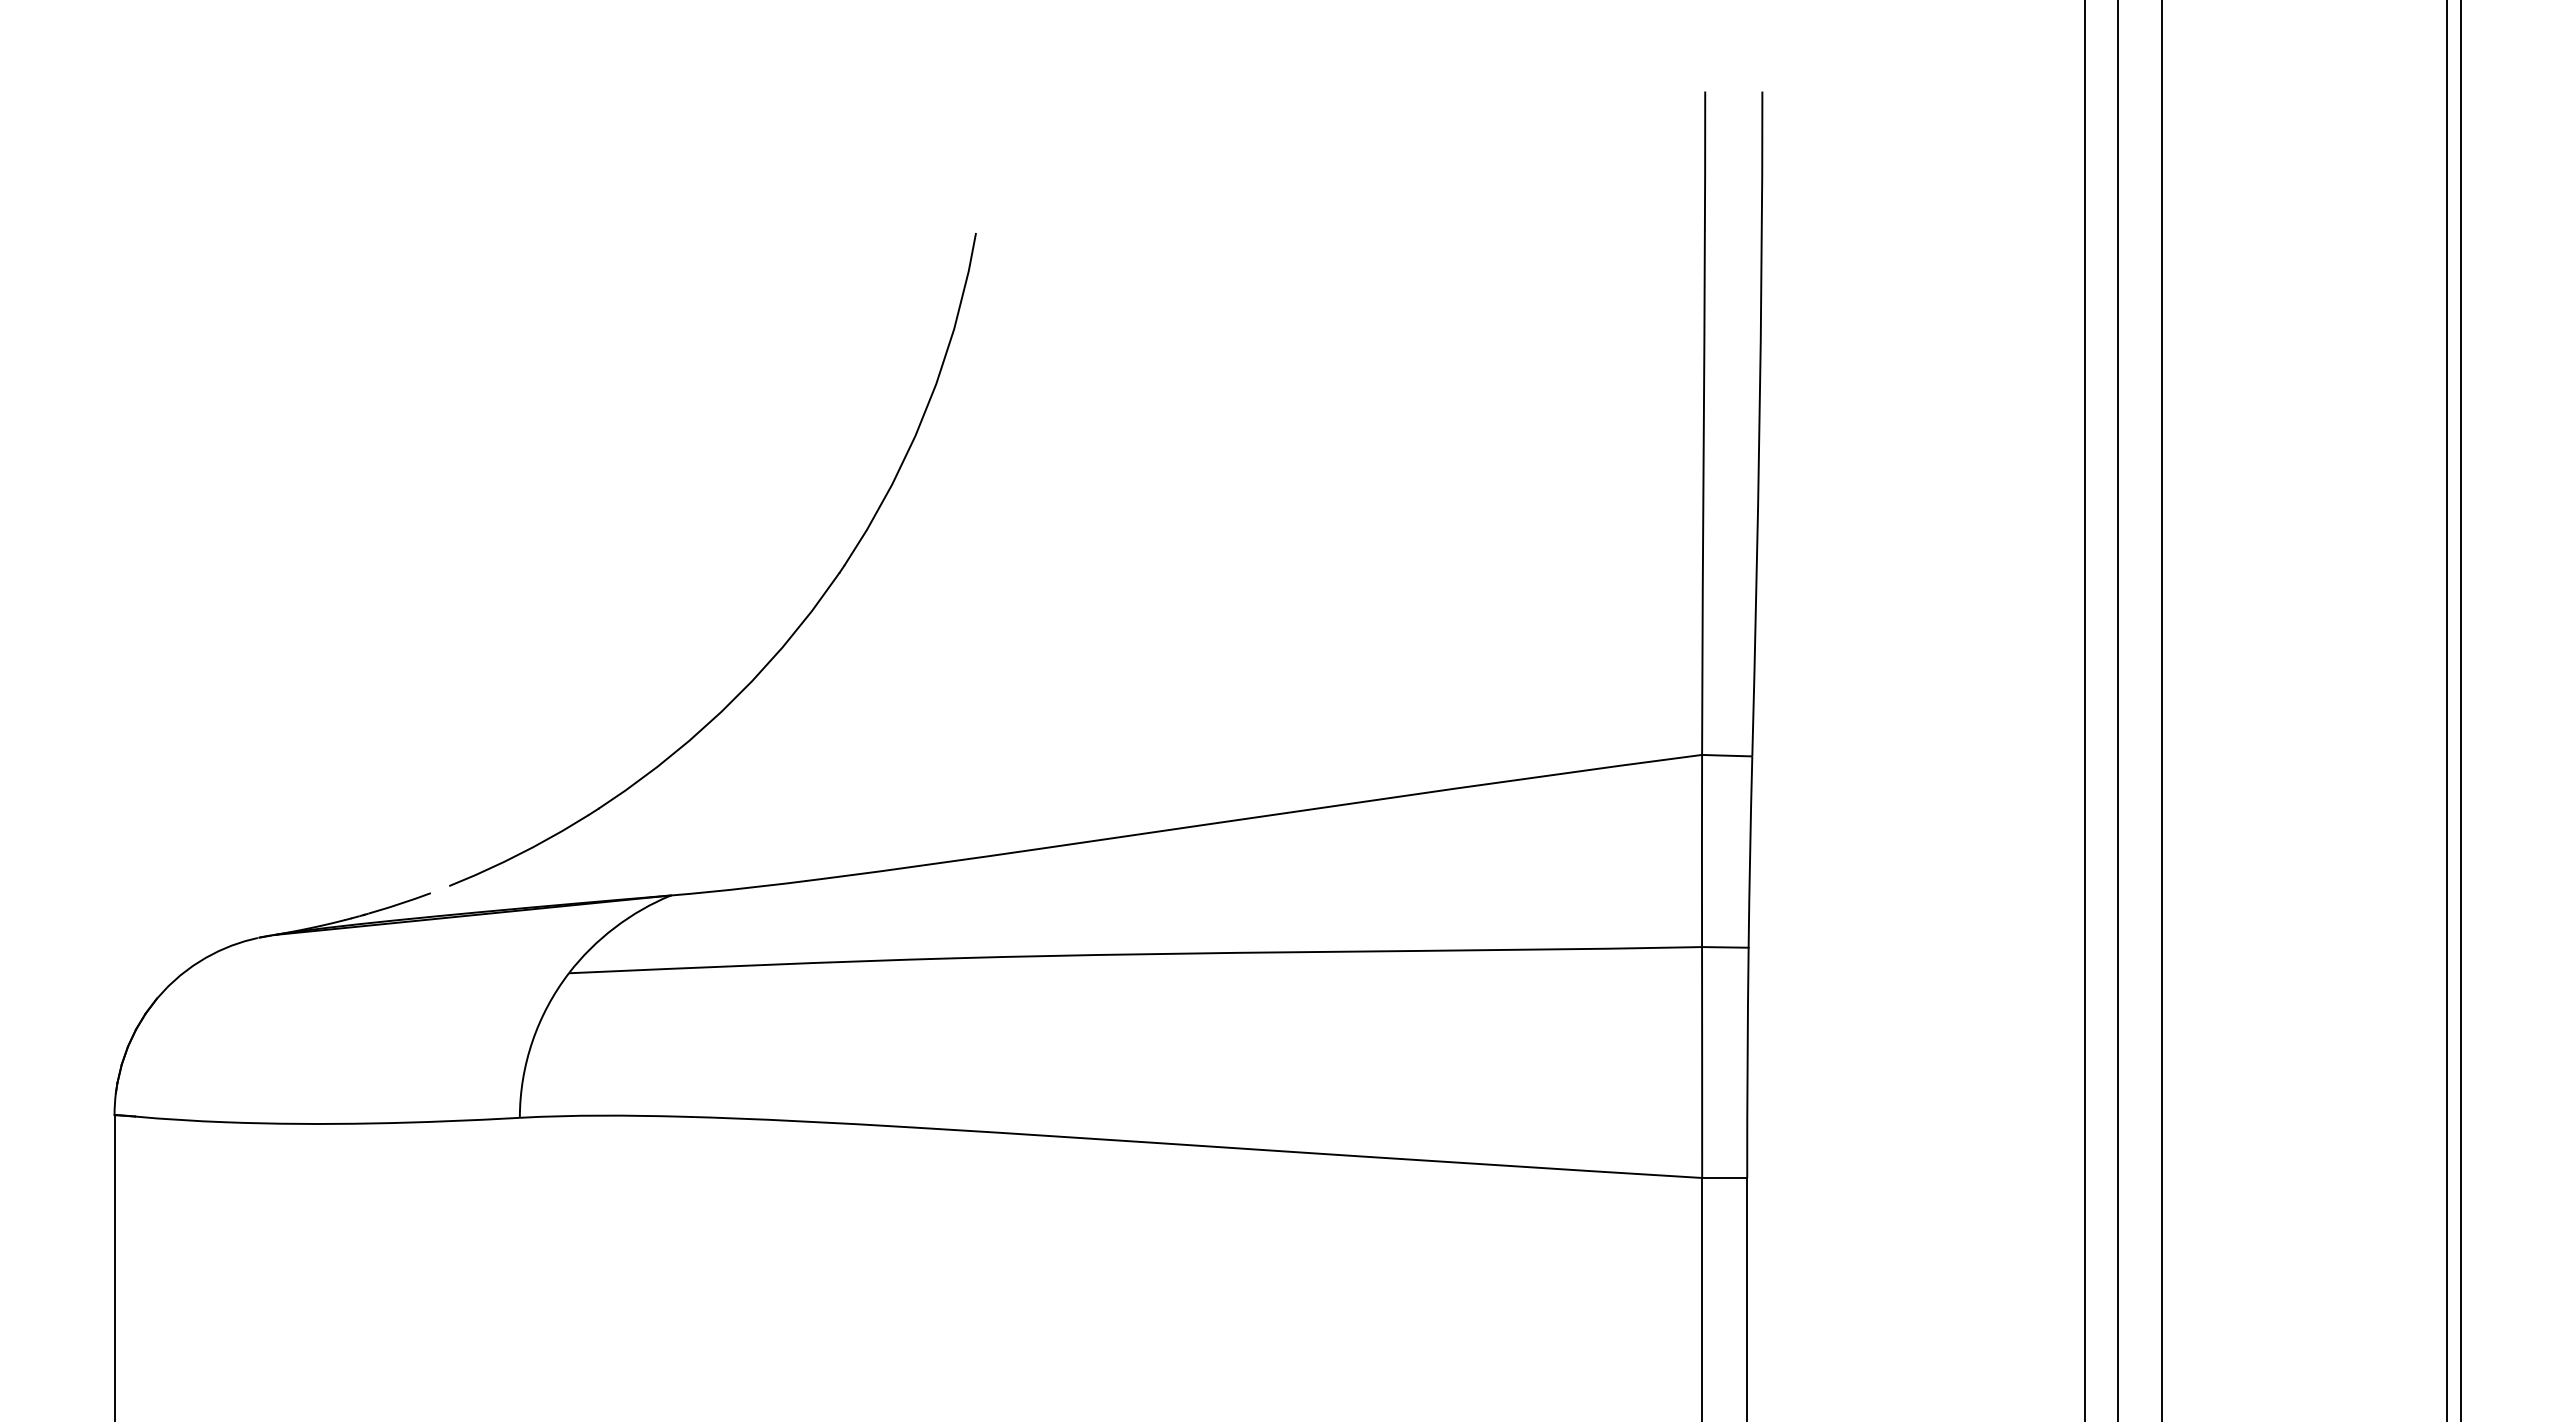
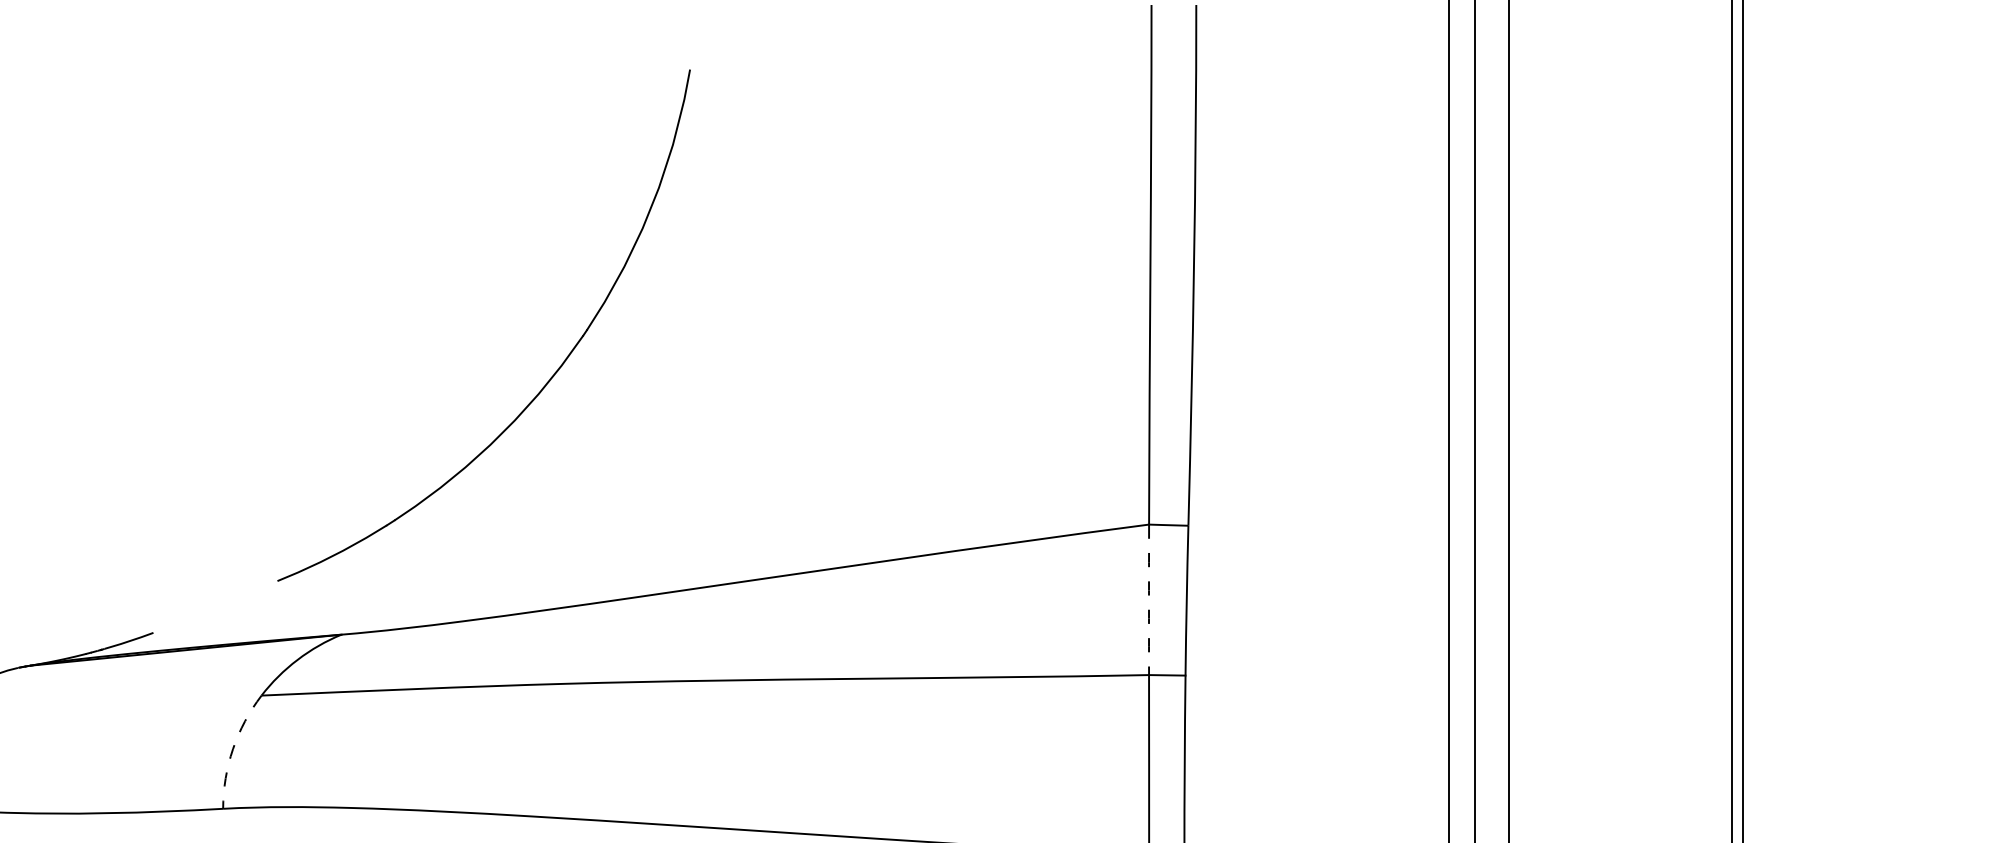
part: (795, 629) -> (548, 380), moved
arc: (1701, 851) -> (1148, 600), solid -> dashed
arc: (532, 1041) -> (233, 749), solid -> dashed

